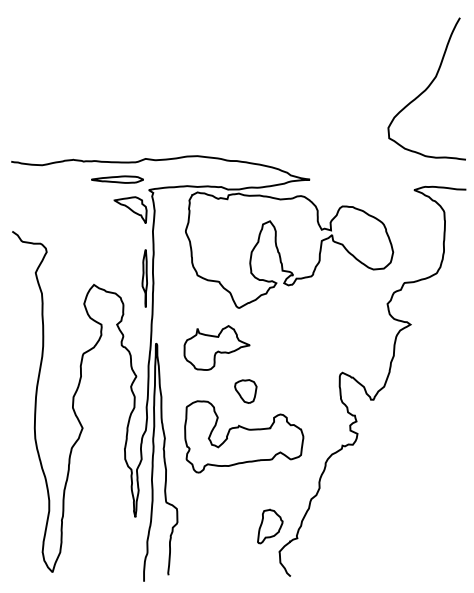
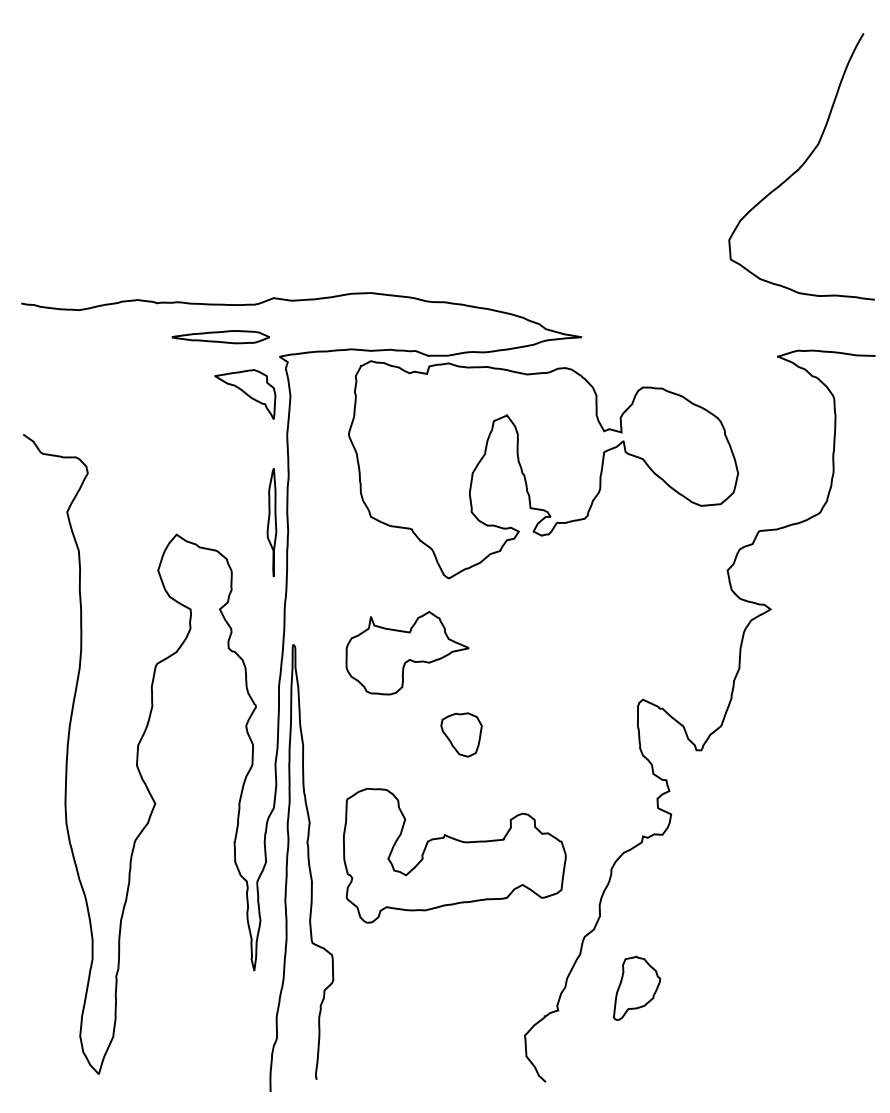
part: (244, 436) -> (455, 854), moved
part: (270, 526) -> (637, 988), moved

